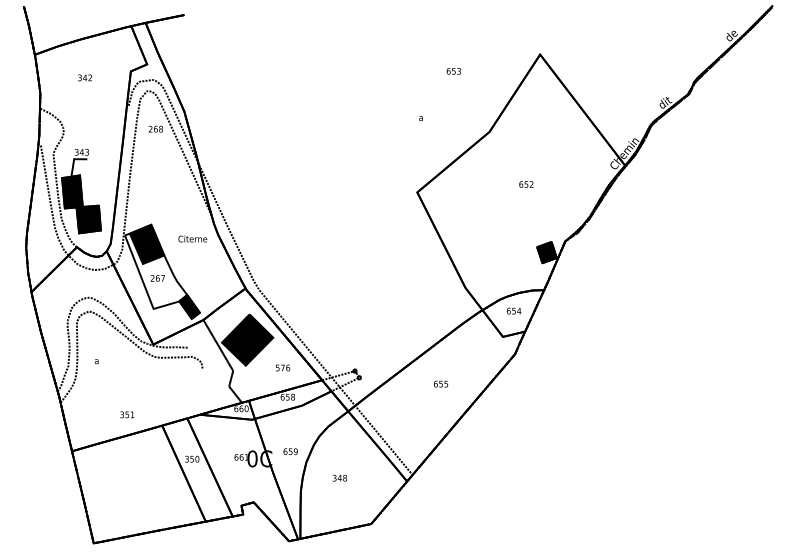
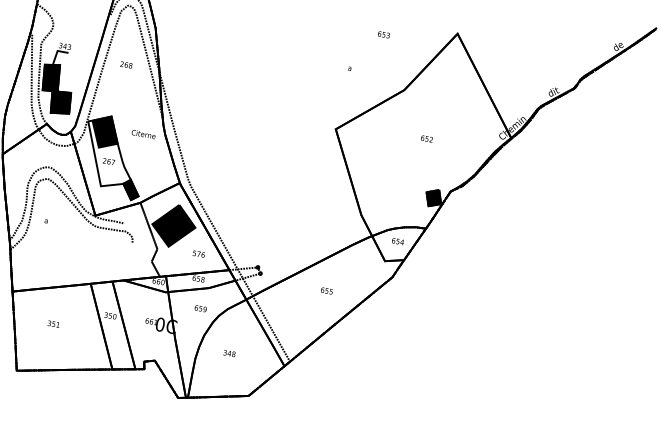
text: (155, 128) -> (126, 64), moved
text: (127, 414) -> (53, 323), moved
text: (290, 451) -> (200, 308), moved

